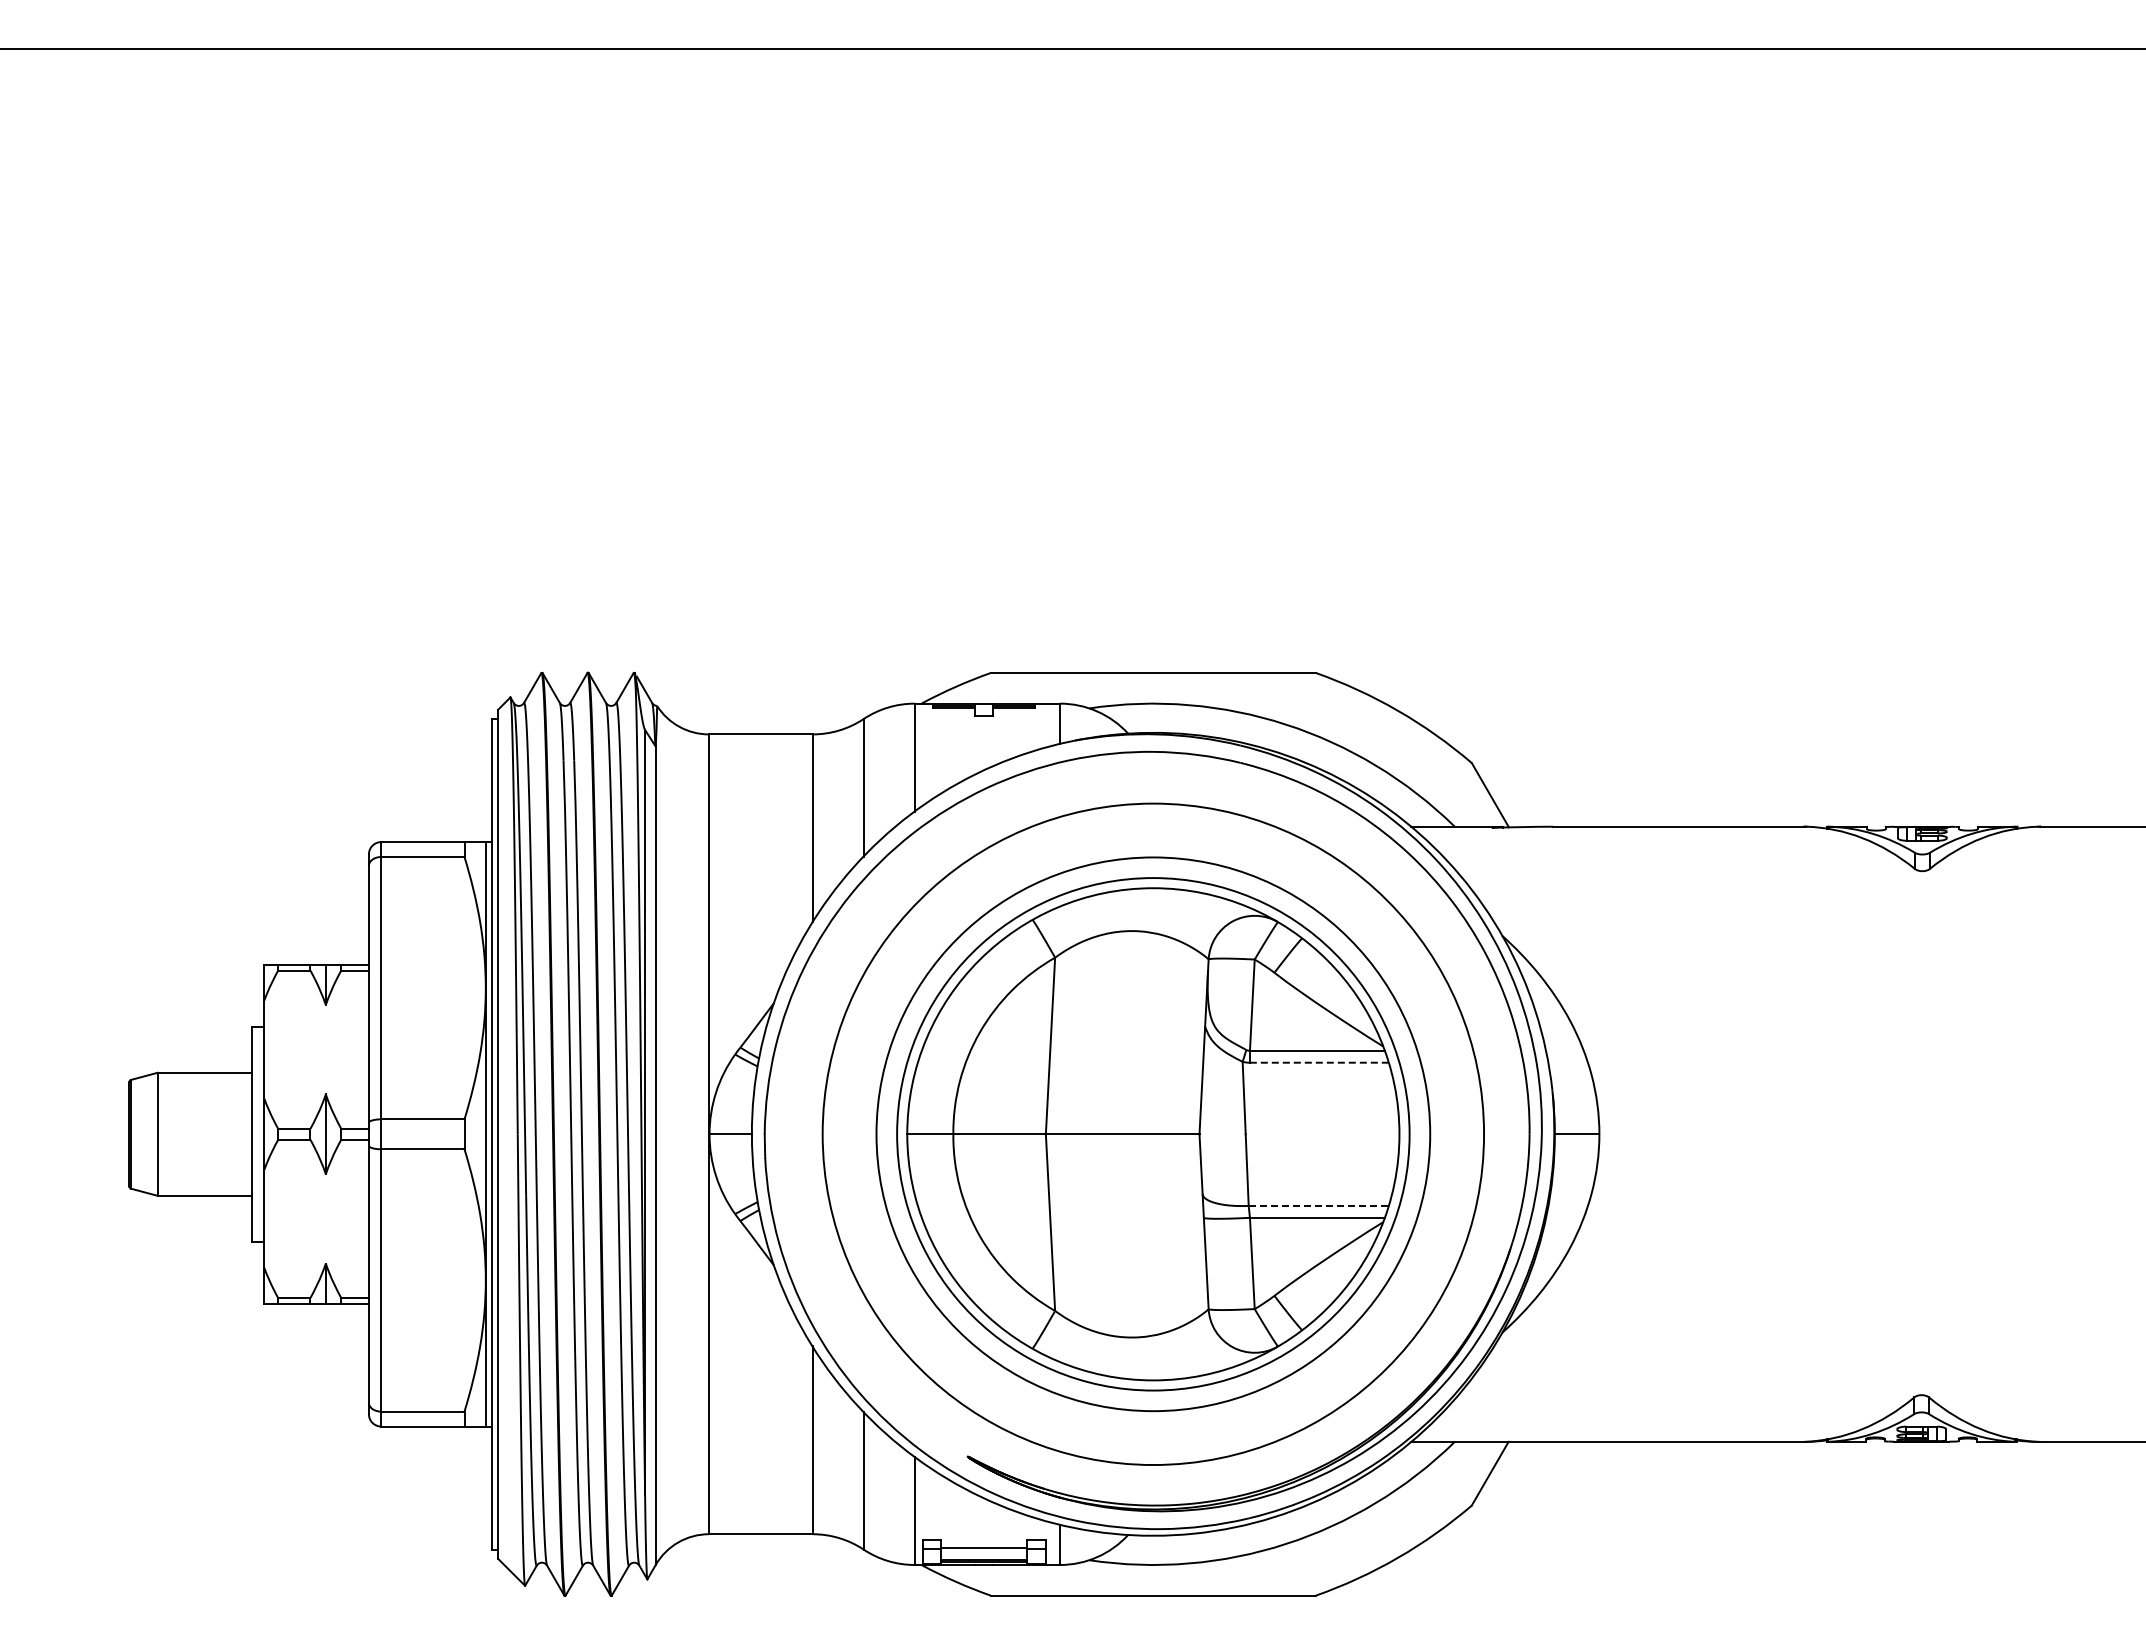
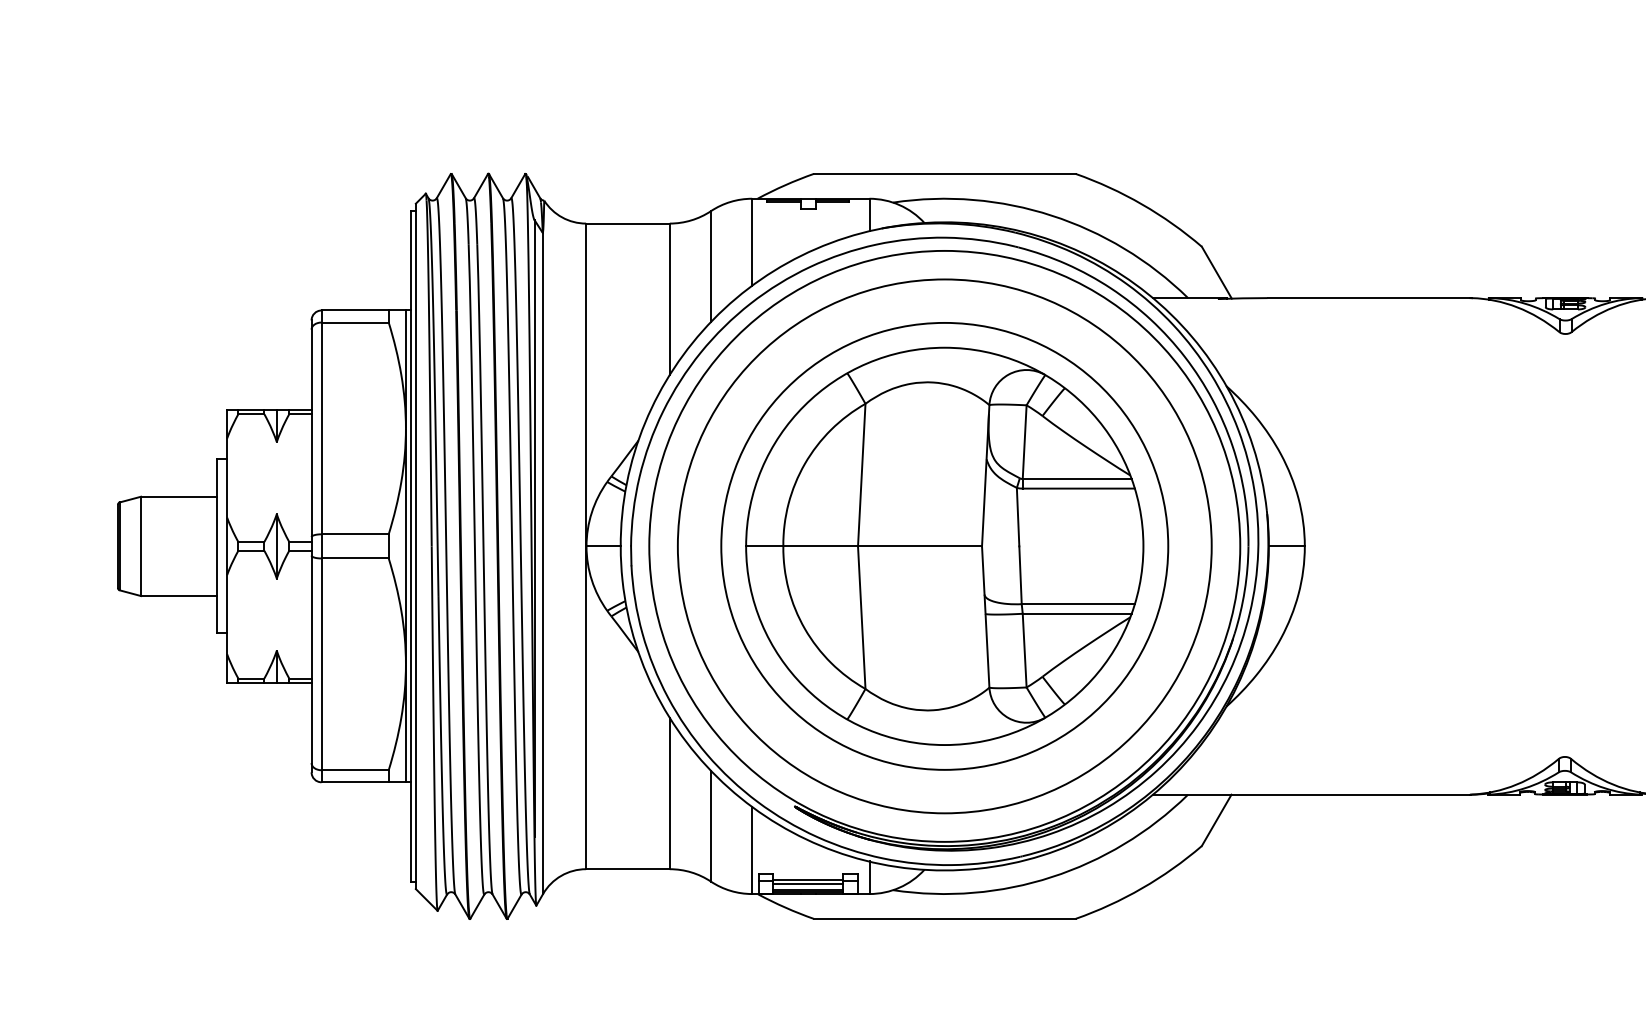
line: (1318, 1062) -> (1078, 488), dashed -> solid
circle: (1153, 1134) -> (944, 546), size x1.43
line: (1319, 1205) -> (1078, 603), dashed -> solid
line: (984, 1552) -> (808, 883), added

